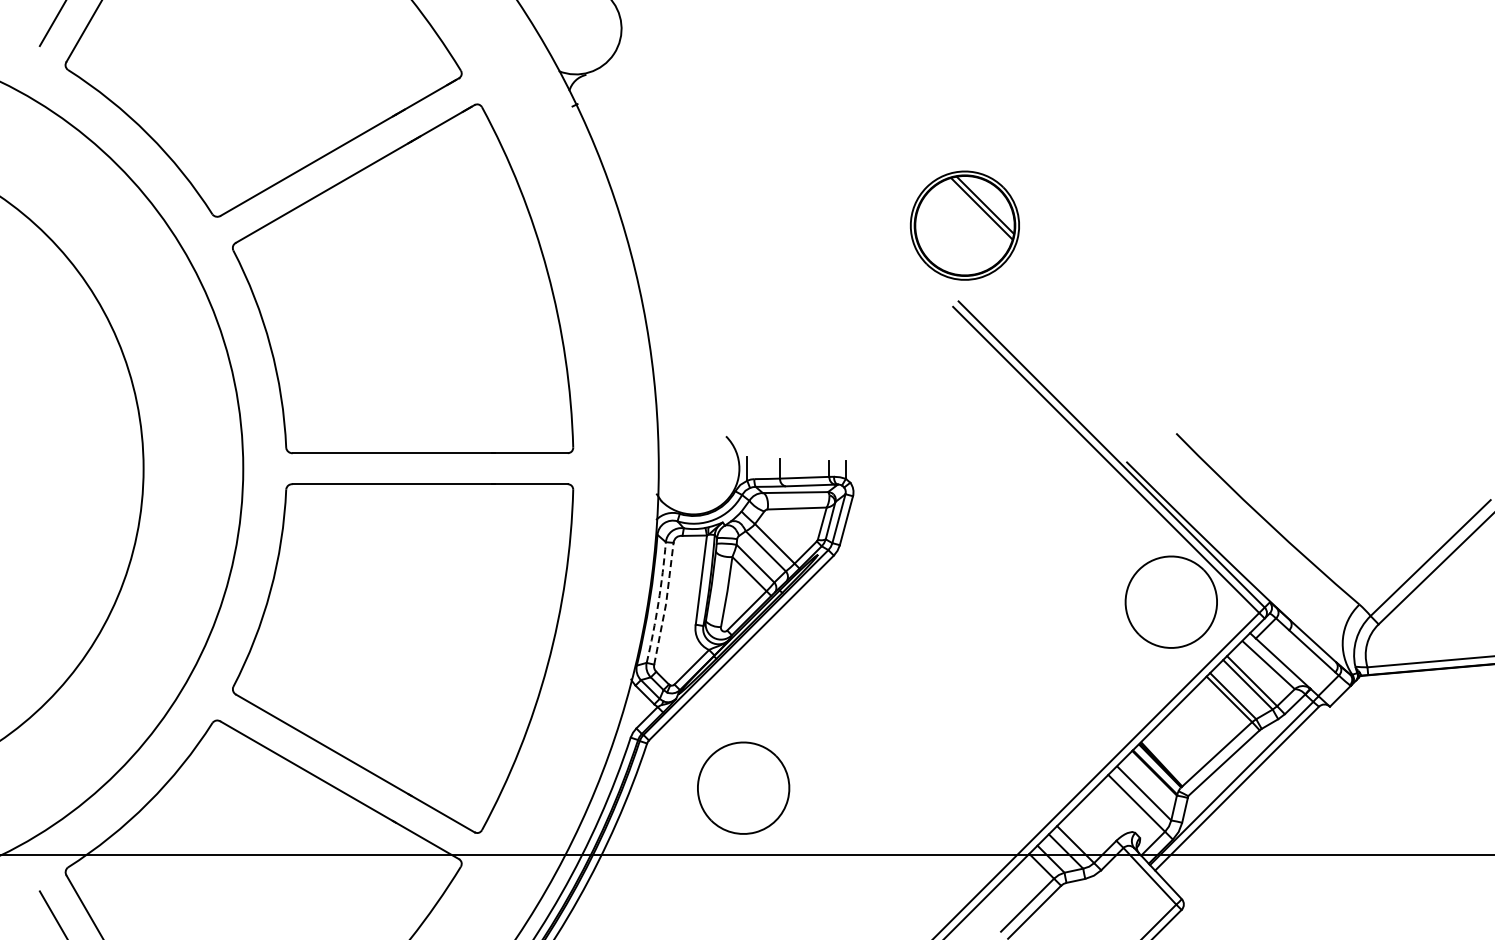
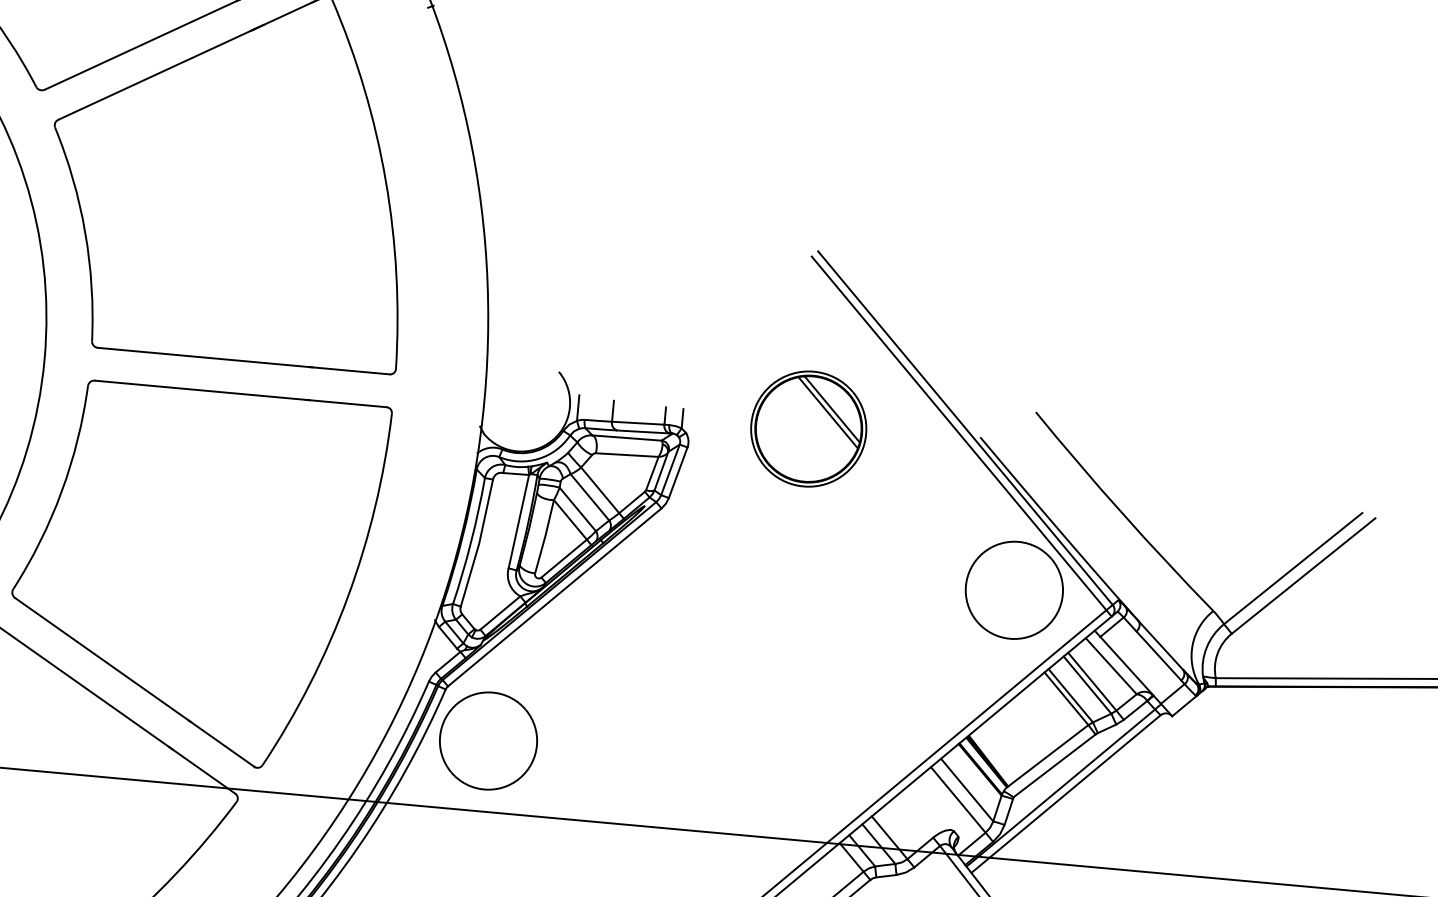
part: (964, 225) -> (808, 428), moved
arc: (658, 602) -> (471, 541), dashed -> solid
line: (666, 604) -> (479, 544), dashed -> solid
part: (743, 787) -> (488, 740), moved

